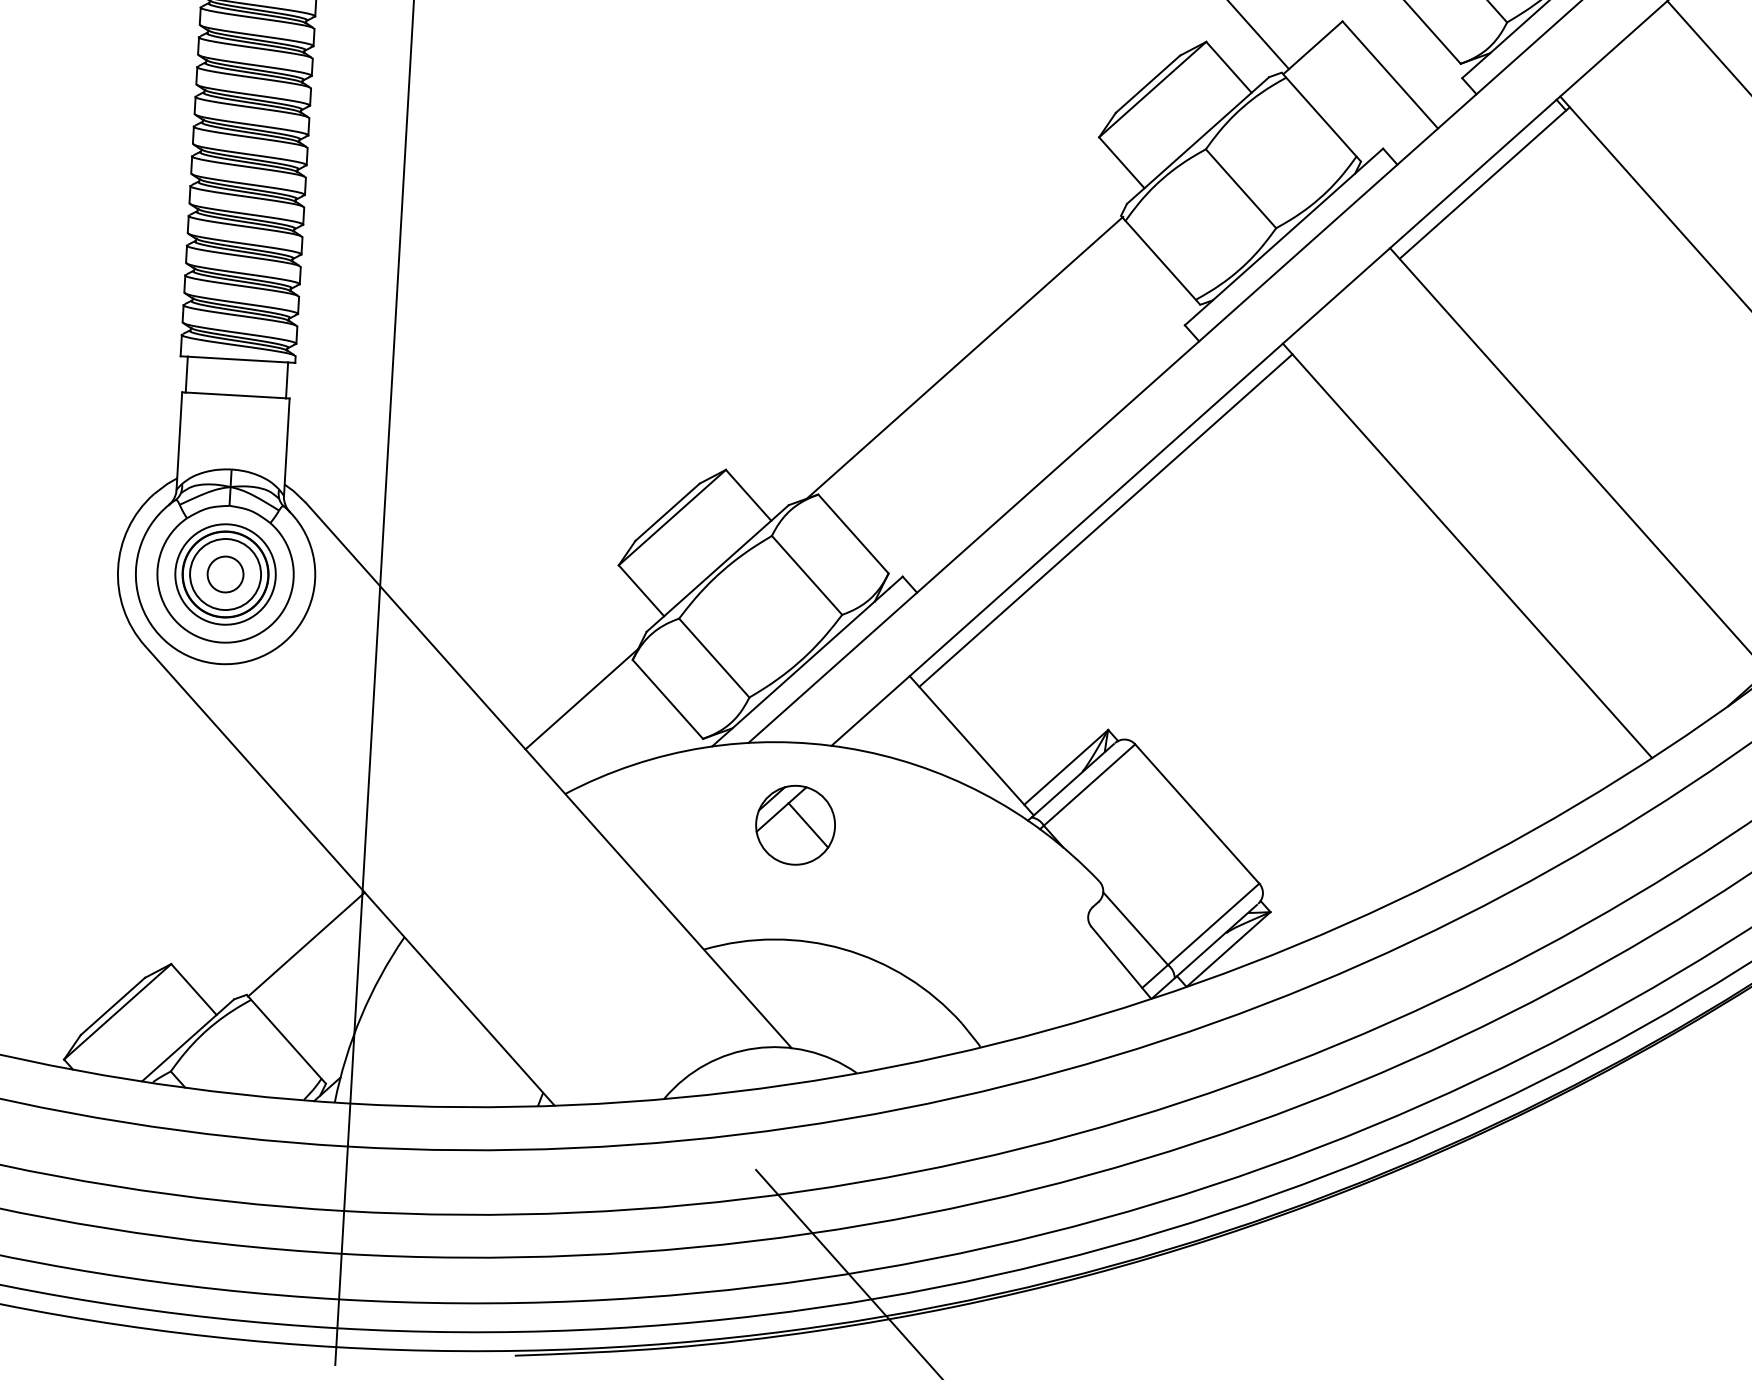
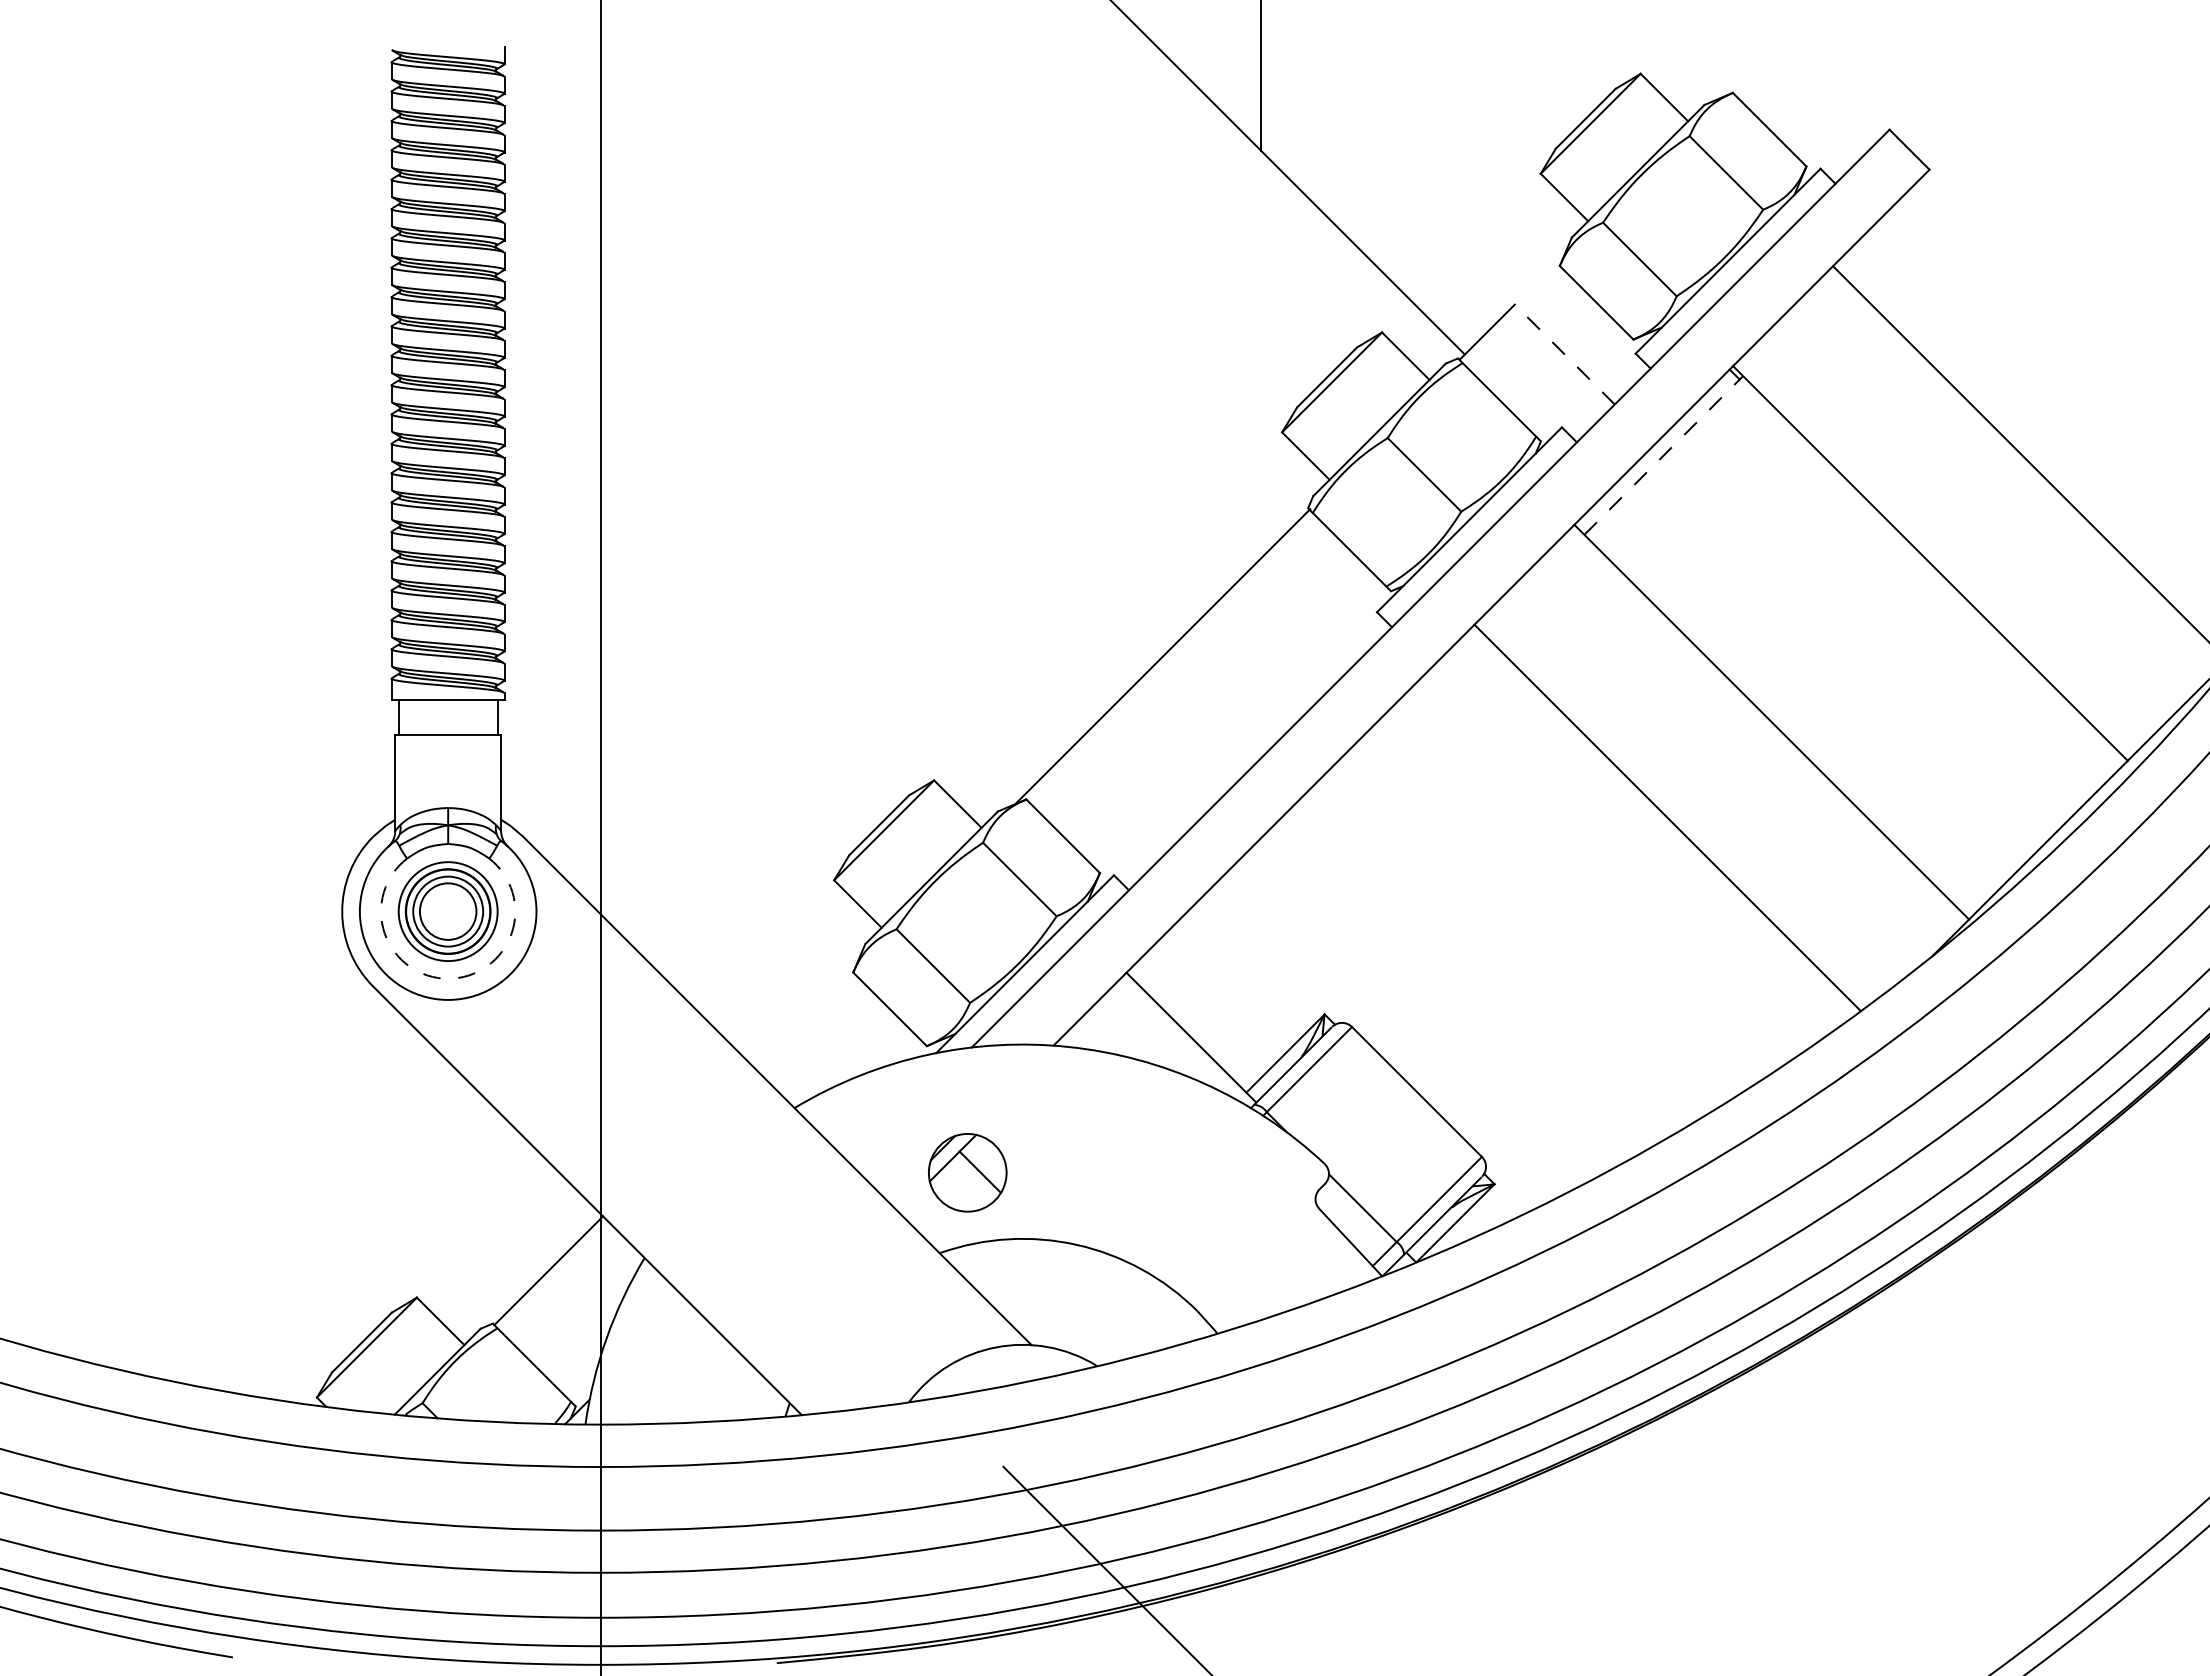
line: (1389, 74) -> (1564, 354), solid -> dashed
line: (1485, 183) -> (1664, 455), solid -> dashed
line: (1105, 520) -> (1310, 808), removed
circle: (224, 574) -> (447, 911), size x1.6
arc: (221, 642) -> (448, 978), solid -> dashed
line: (580, 698) -> (804, 1013), removed
part: (795, 824) -> (967, 1172), moved

